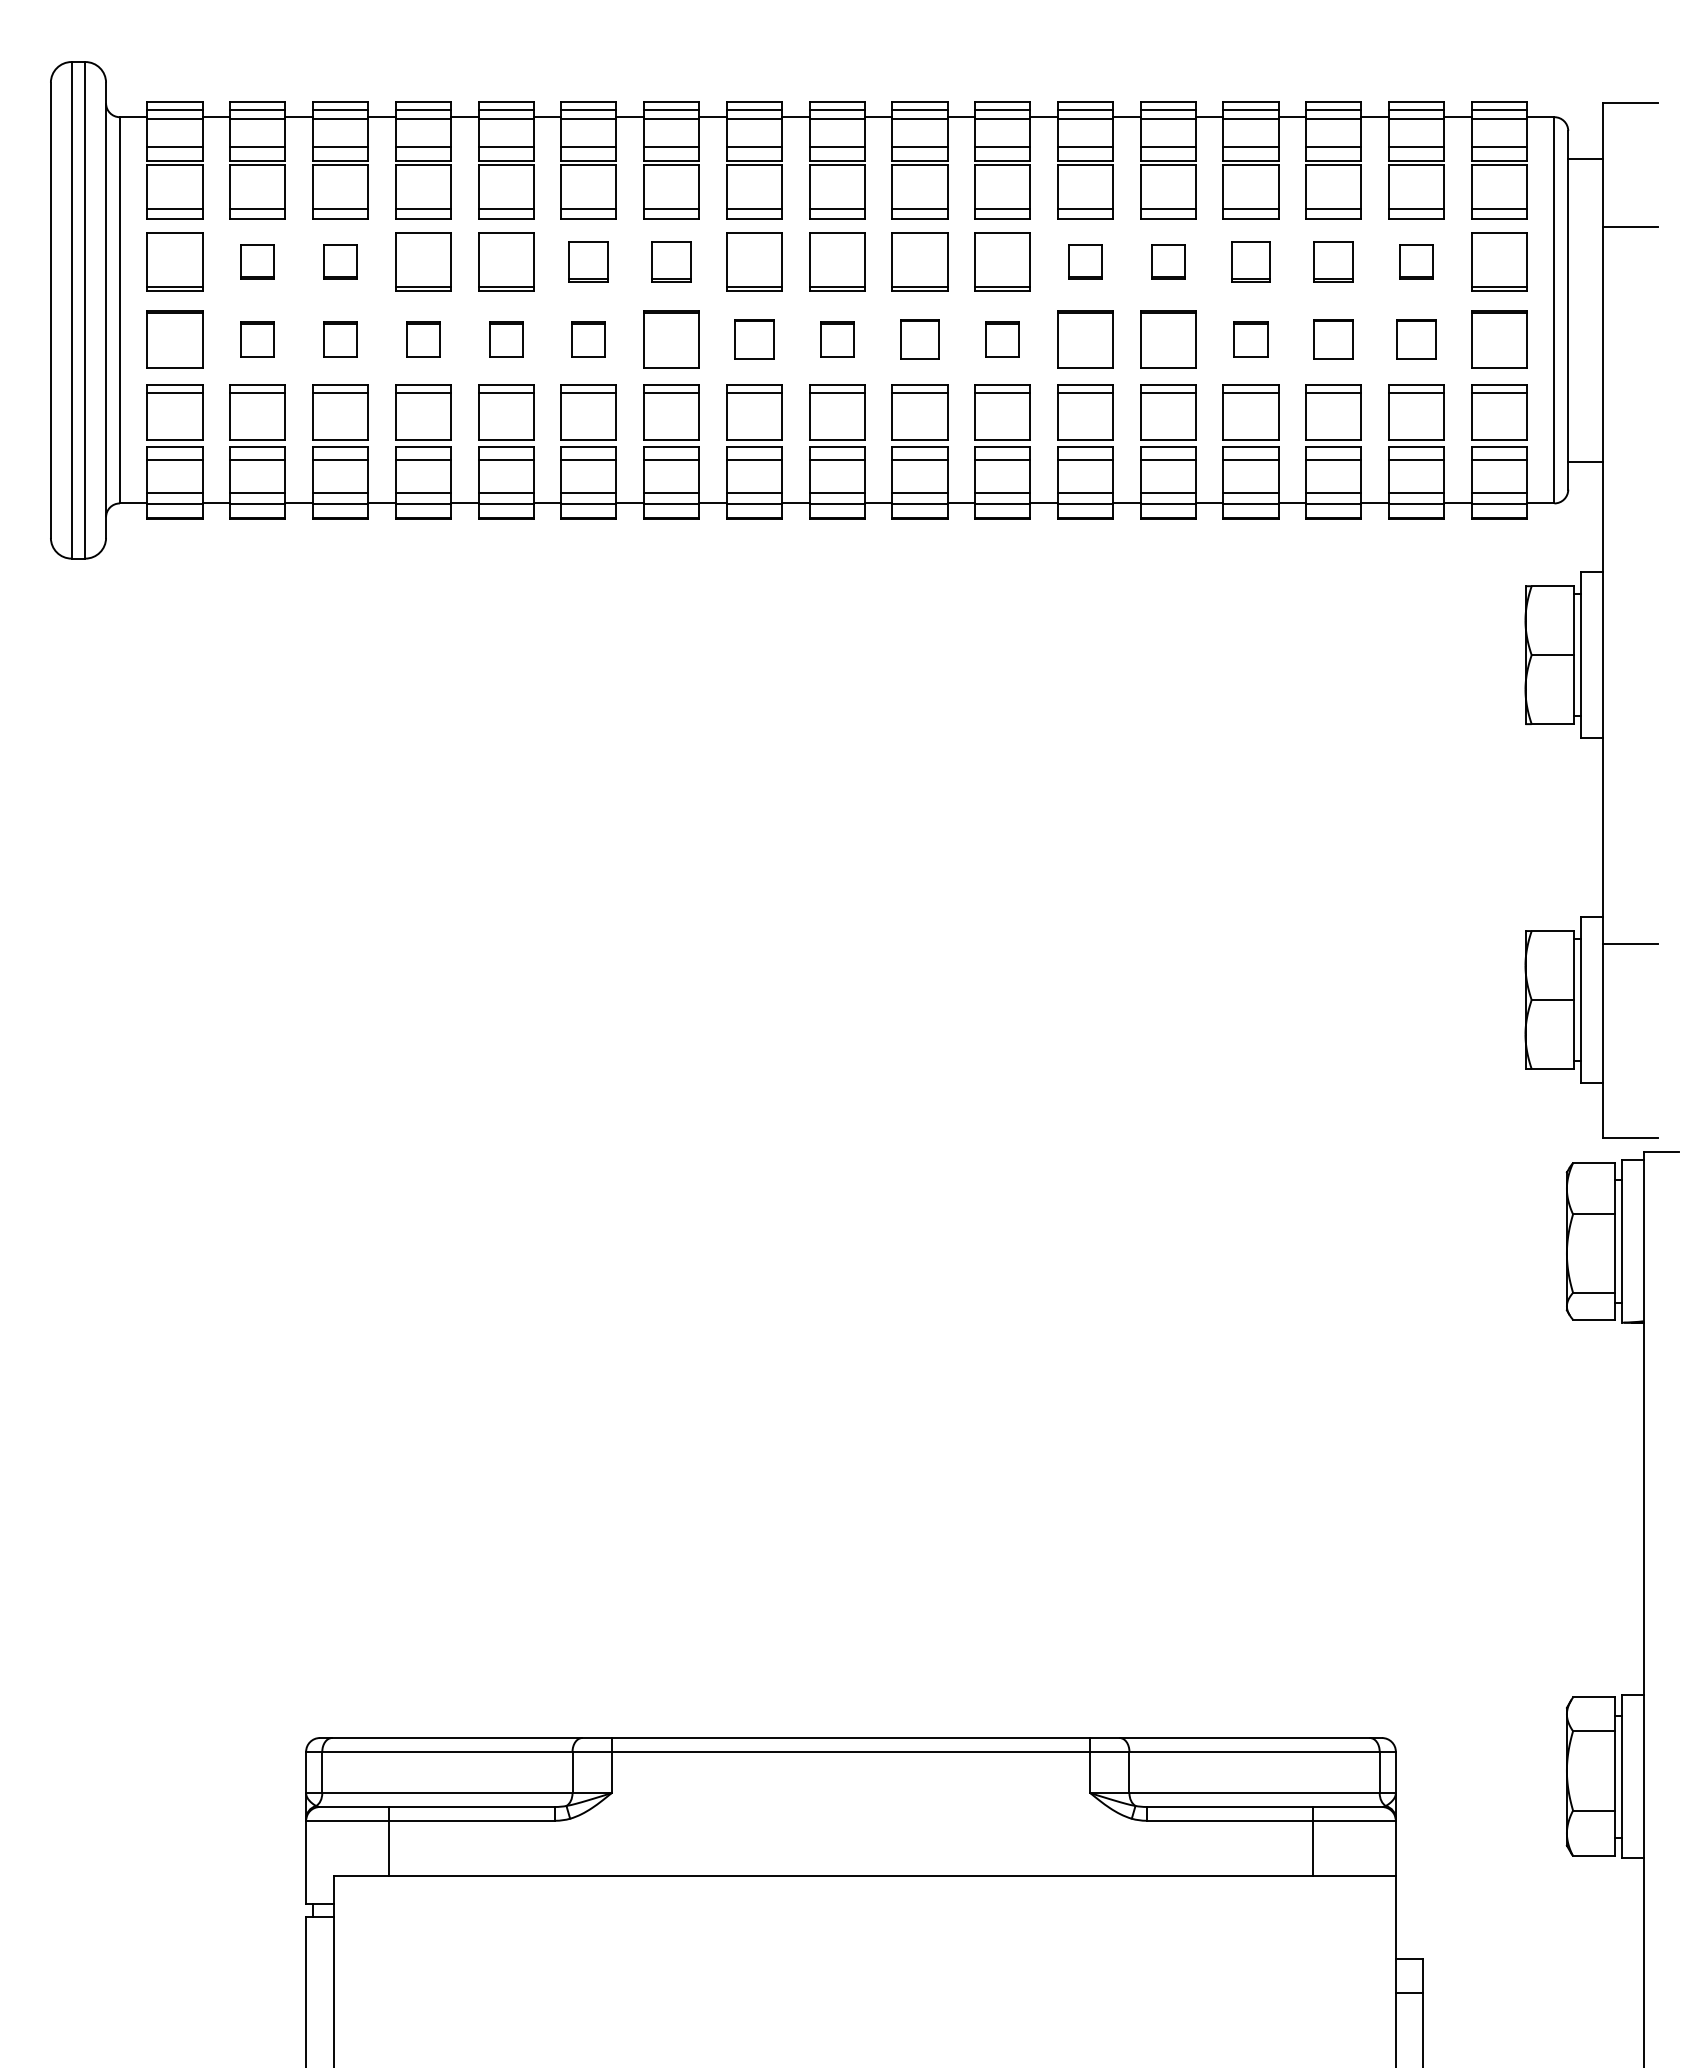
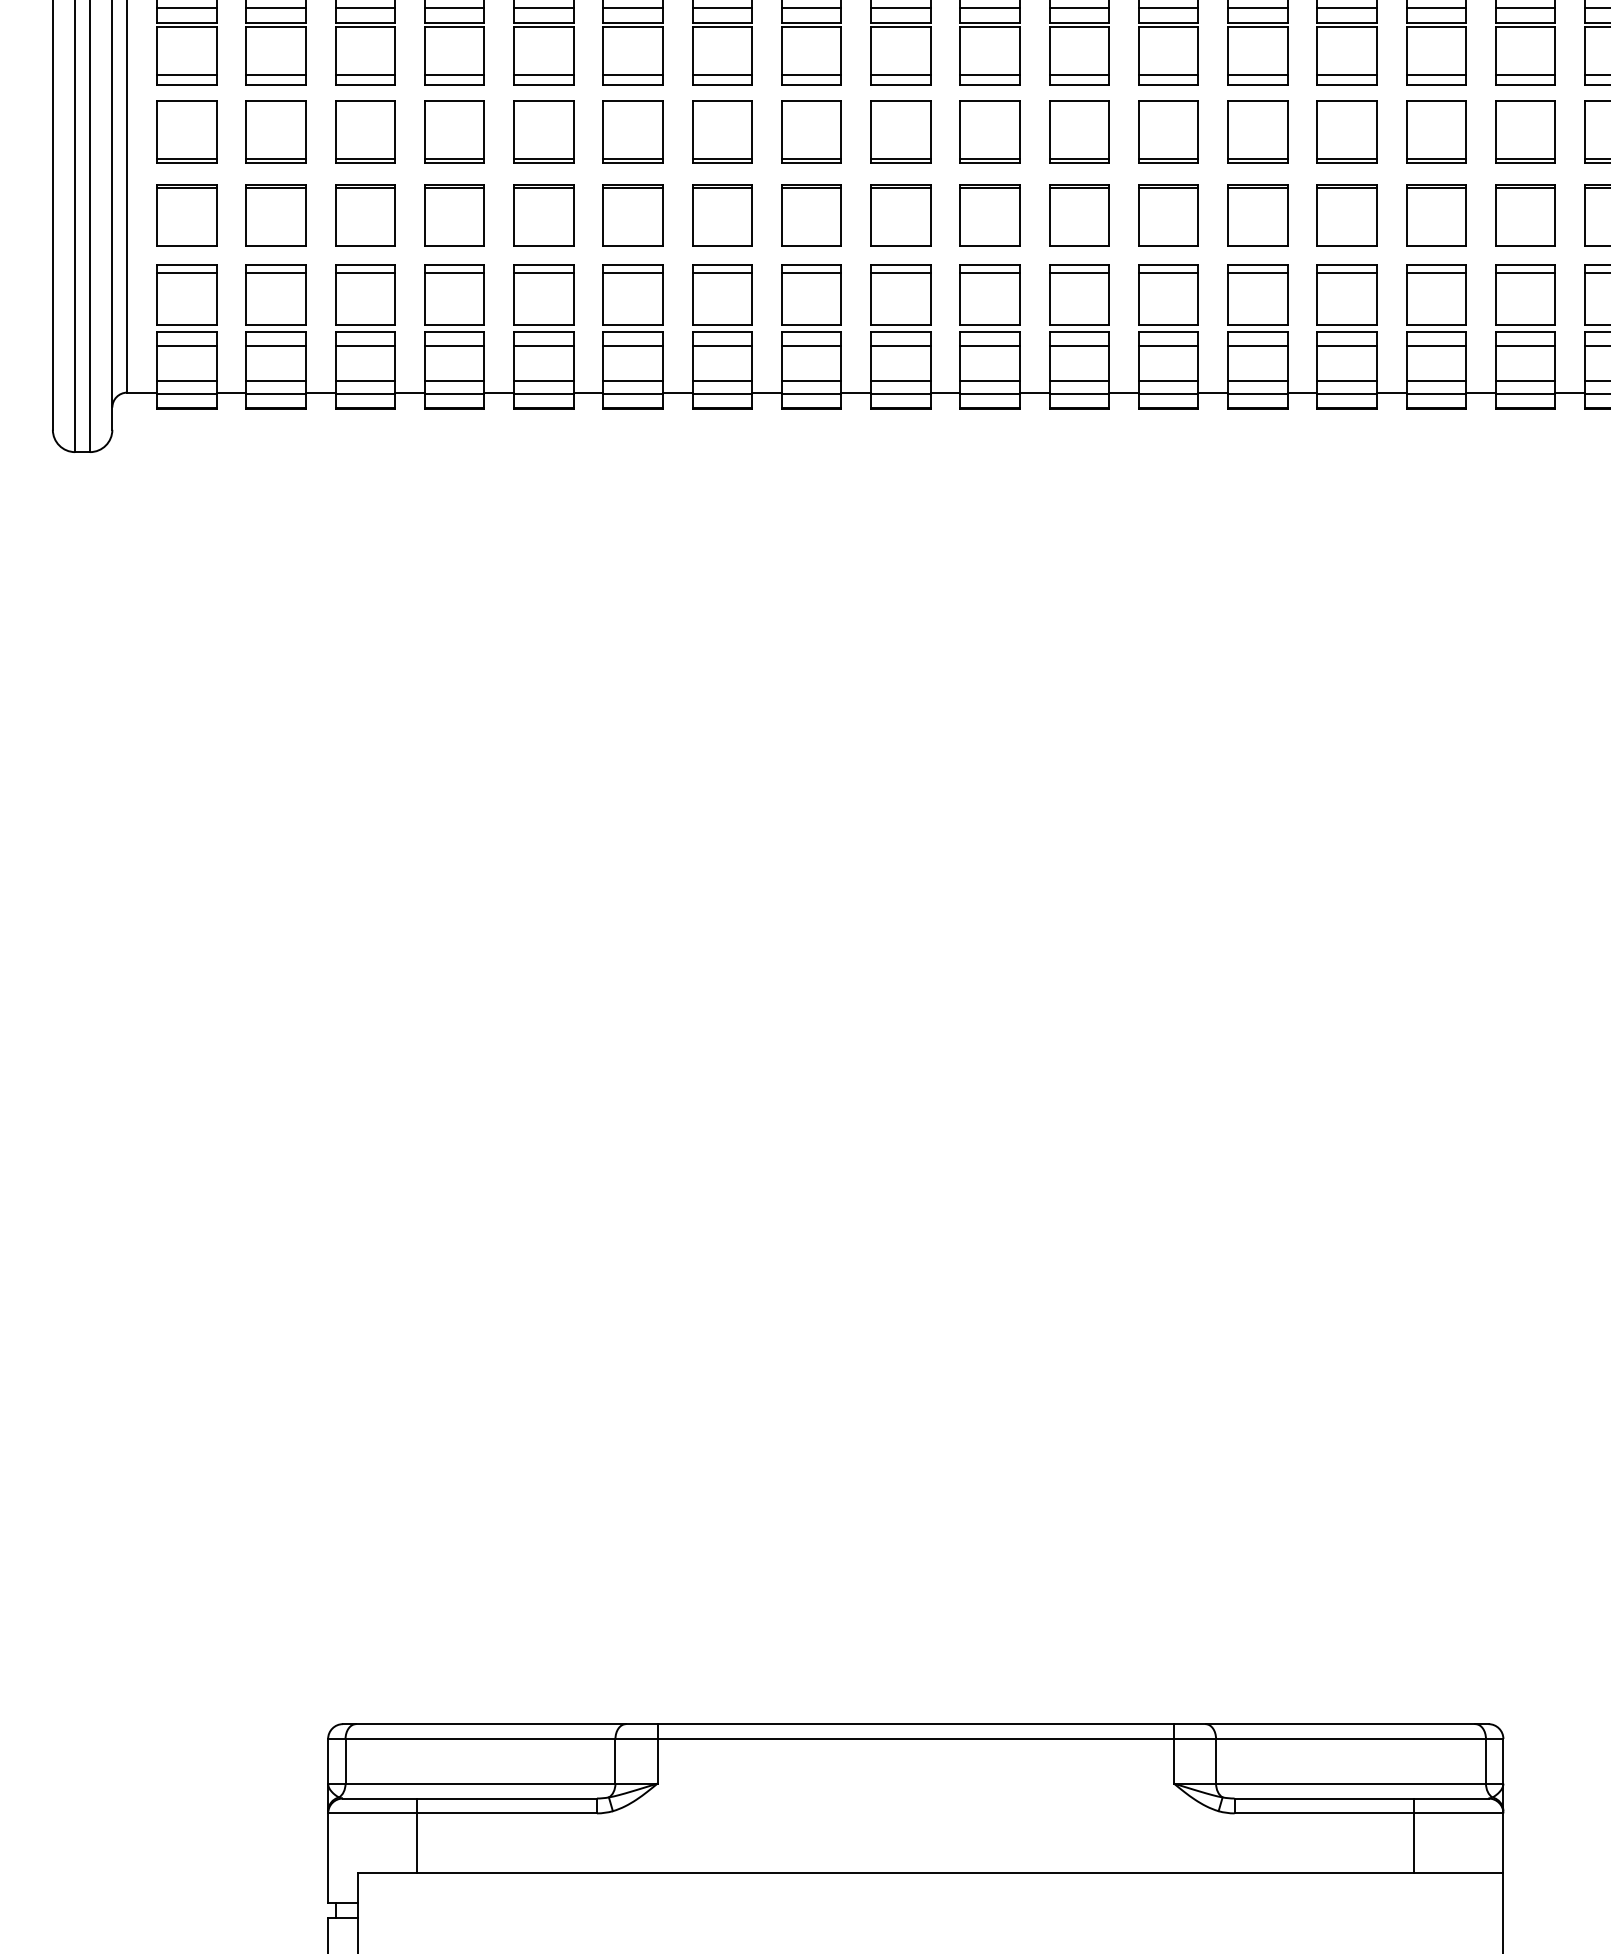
part: (257, 261) -> (275, 131), size x1.67
part: (340, 261) -> (365, 131), size x1.67
part: (588, 261) -> (632, 131), size x1.43
part: (671, 261) -> (722, 131), size x1.43
part: (1085, 261) -> (1168, 131), size x1.67
part: (1168, 261) -> (1258, 131), size x1.67
part: (1250, 261) -> (1346, 131), size x1.43
part: (1333, 261) -> (1436, 131), size x1.43
part: (1416, 261) -> (1525, 131), size x1.67
part: (257, 339) -> (275, 215), size x1.67
part: (340, 339) -> (365, 215), size x1.67
part: (423, 339) -> (454, 215), size x1.67
part: (506, 339) -> (544, 215), size x1.67
part: (588, 339) -> (632, 215), size x1.67
part: (754, 339) -> (811, 215), size x1.43
part: (837, 339) -> (901, 215), size x1.67
part: (919, 339) -> (989, 215), size x1.43
part: (1002, 339) -> (1079, 215), size x1.67
part: (1250, 339) -> (1346, 215), size x1.67
part: (1333, 339) -> (1436, 215), size x1.43
part: (1416, 339) -> (1525, 215), size x1.43

